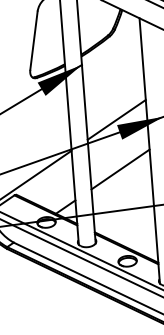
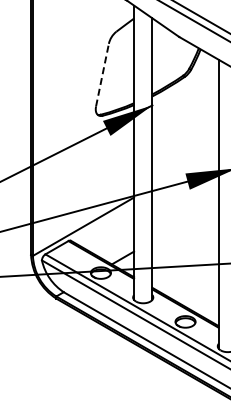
line: (34, 40) -> (102, 75), solid -> dashed
line: (116, 119) -> (185, 167), removed
line: (120, 169) -> (185, 221), removed

